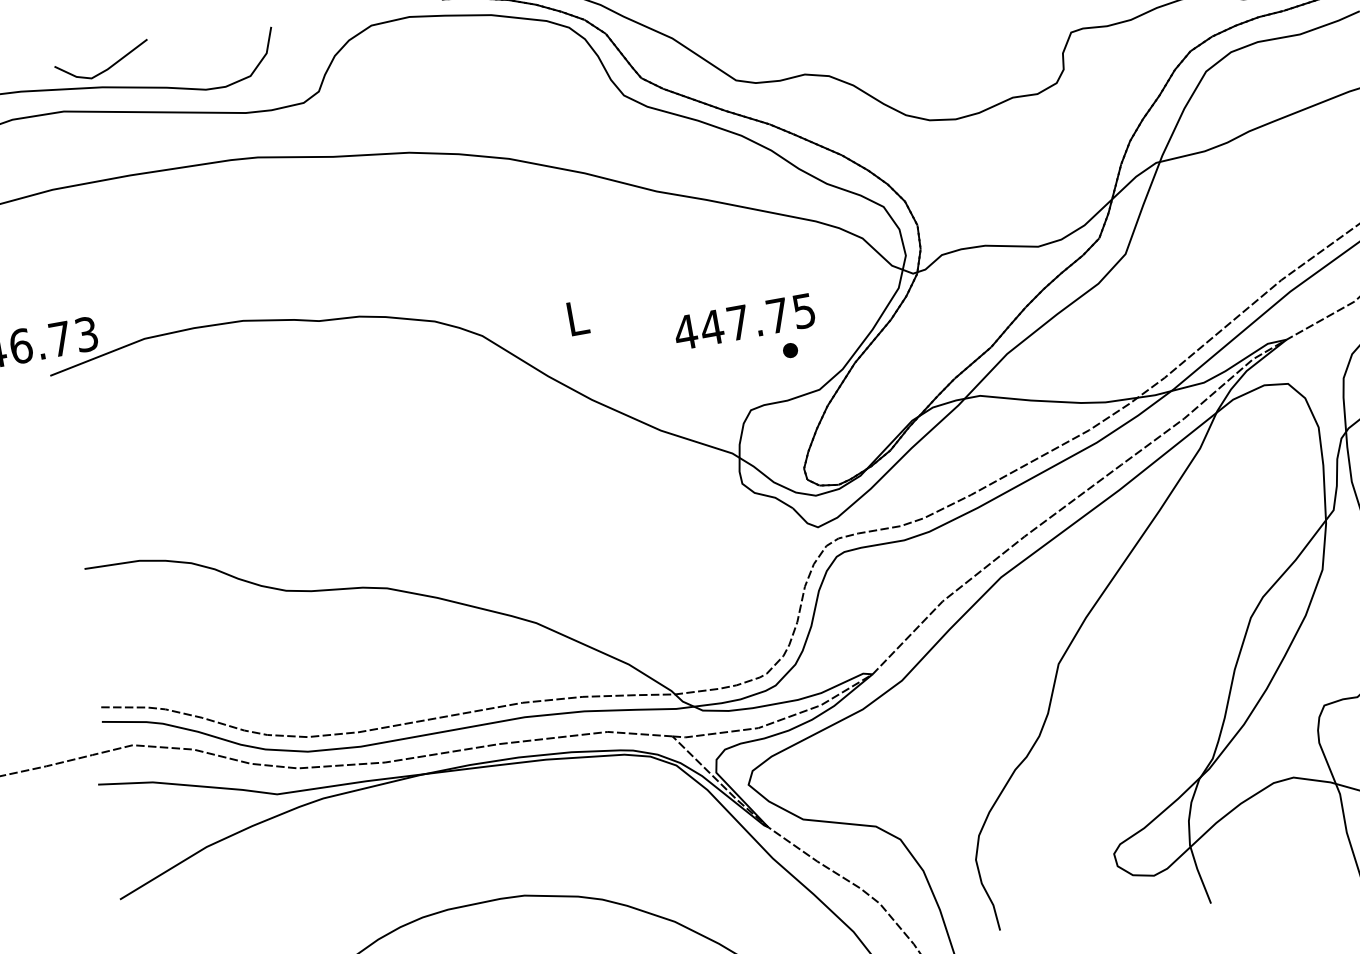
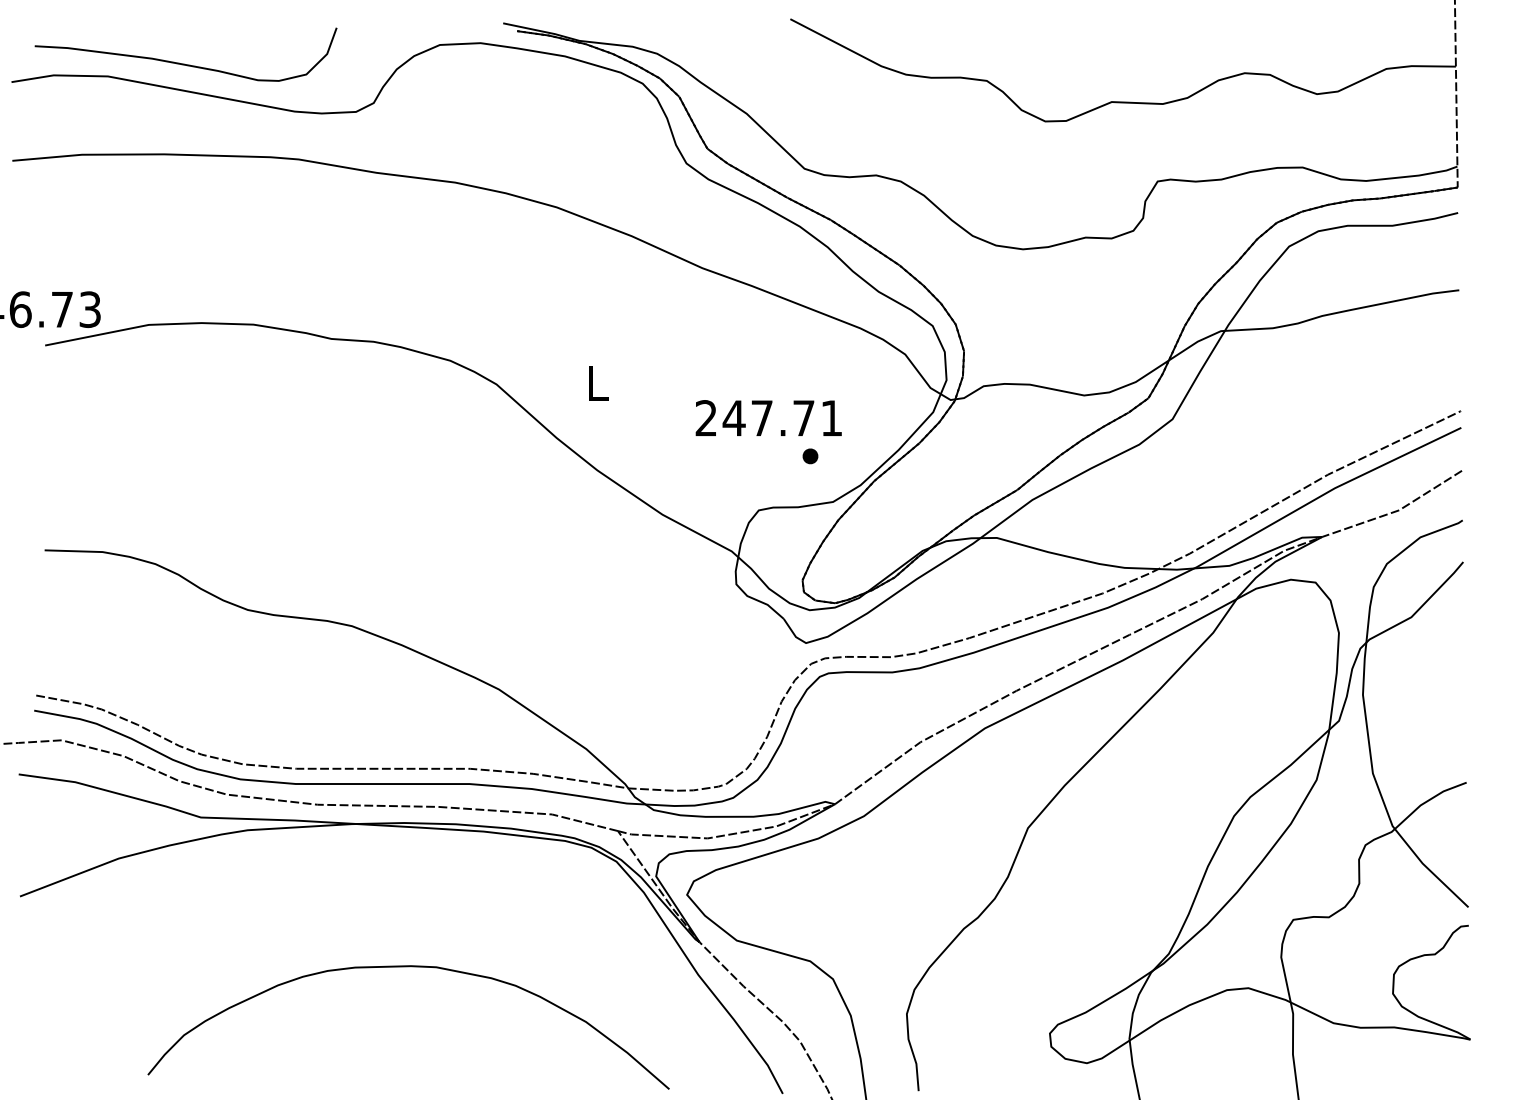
line: (106, 68) -> (159, 40), removed
text: (743, 322) -> (767, 418), 447.75 -> 247.71

